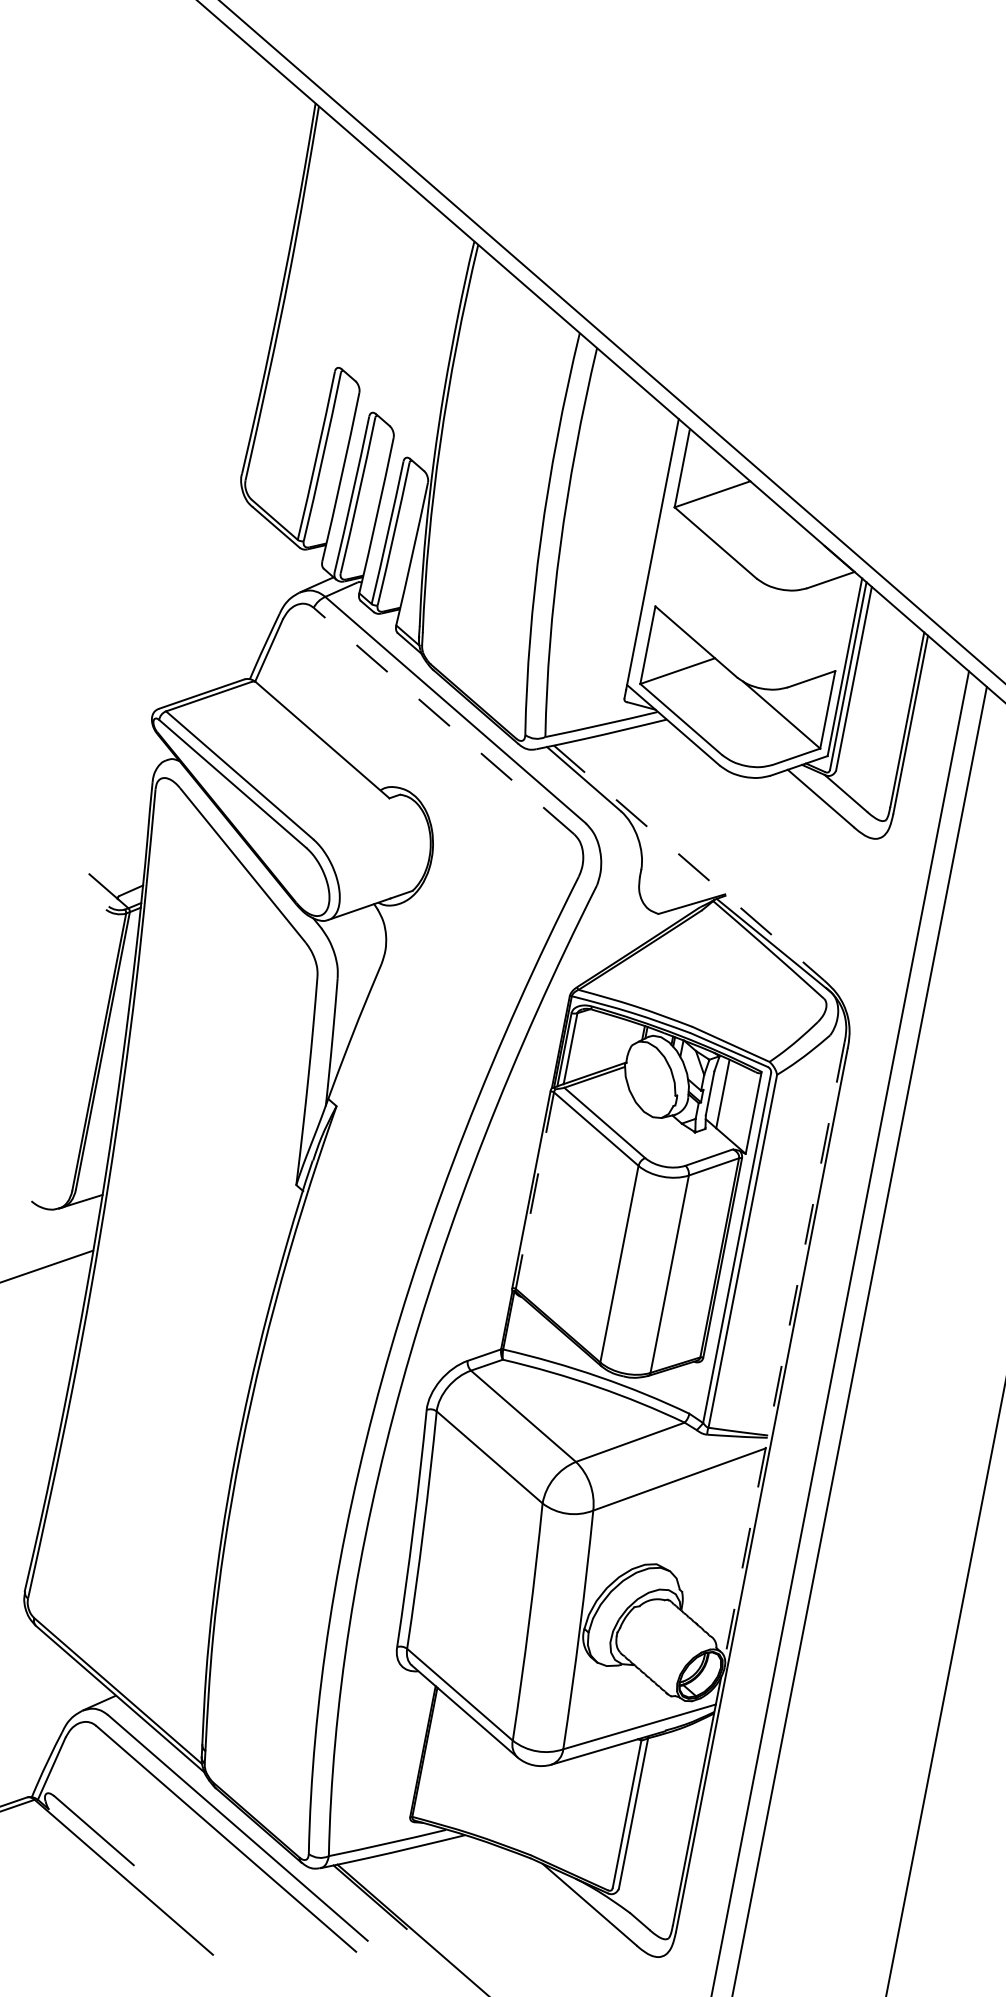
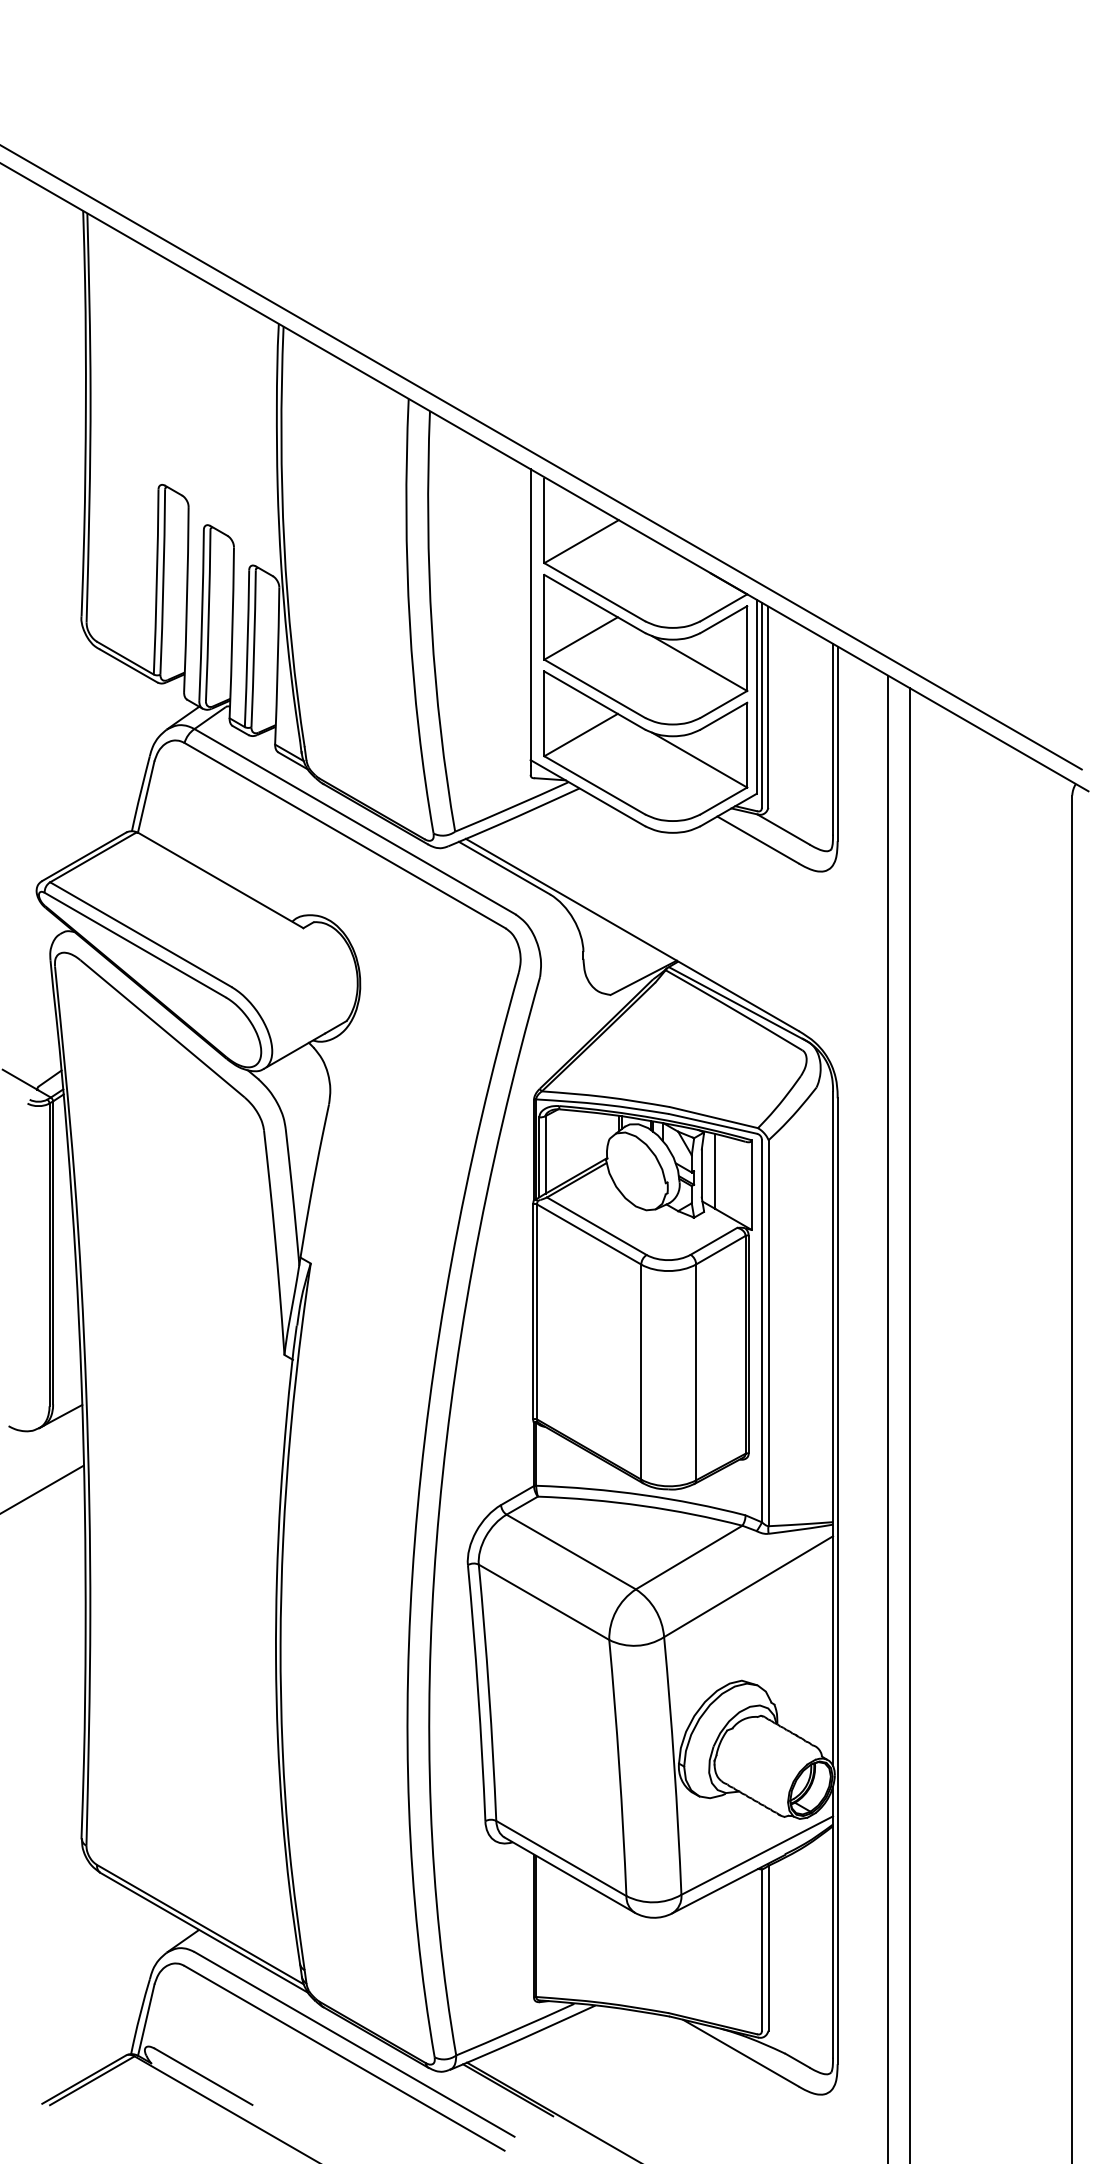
part: (751, 604) -> (645, 649), added
line: (443, 720) -> (344, 835), dashed -> solid
line: (689, 863) -> (632, 935), dashed -> solid
line: (535, 1191) -> (537, 1312), dashed -> solid
line: (785, 1349) -> (833, 1428), dashed -> solid

